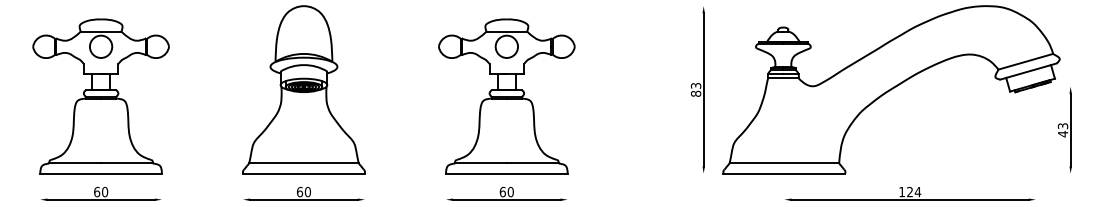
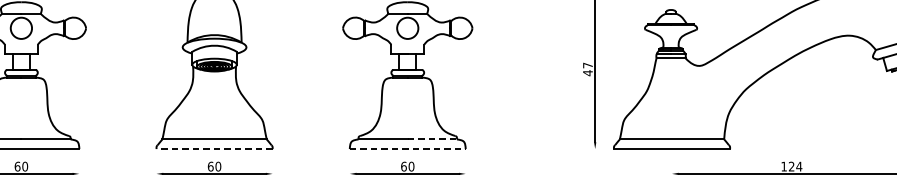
text: (695, 90) -> (587, 69), 83 -> 47
line: (532, 163) -> (432, 139), solid -> dashed
line: (303, 173) -> (214, 148), solid -> dashed
line: (506, 173) -> (407, 148), solid -> dashed

